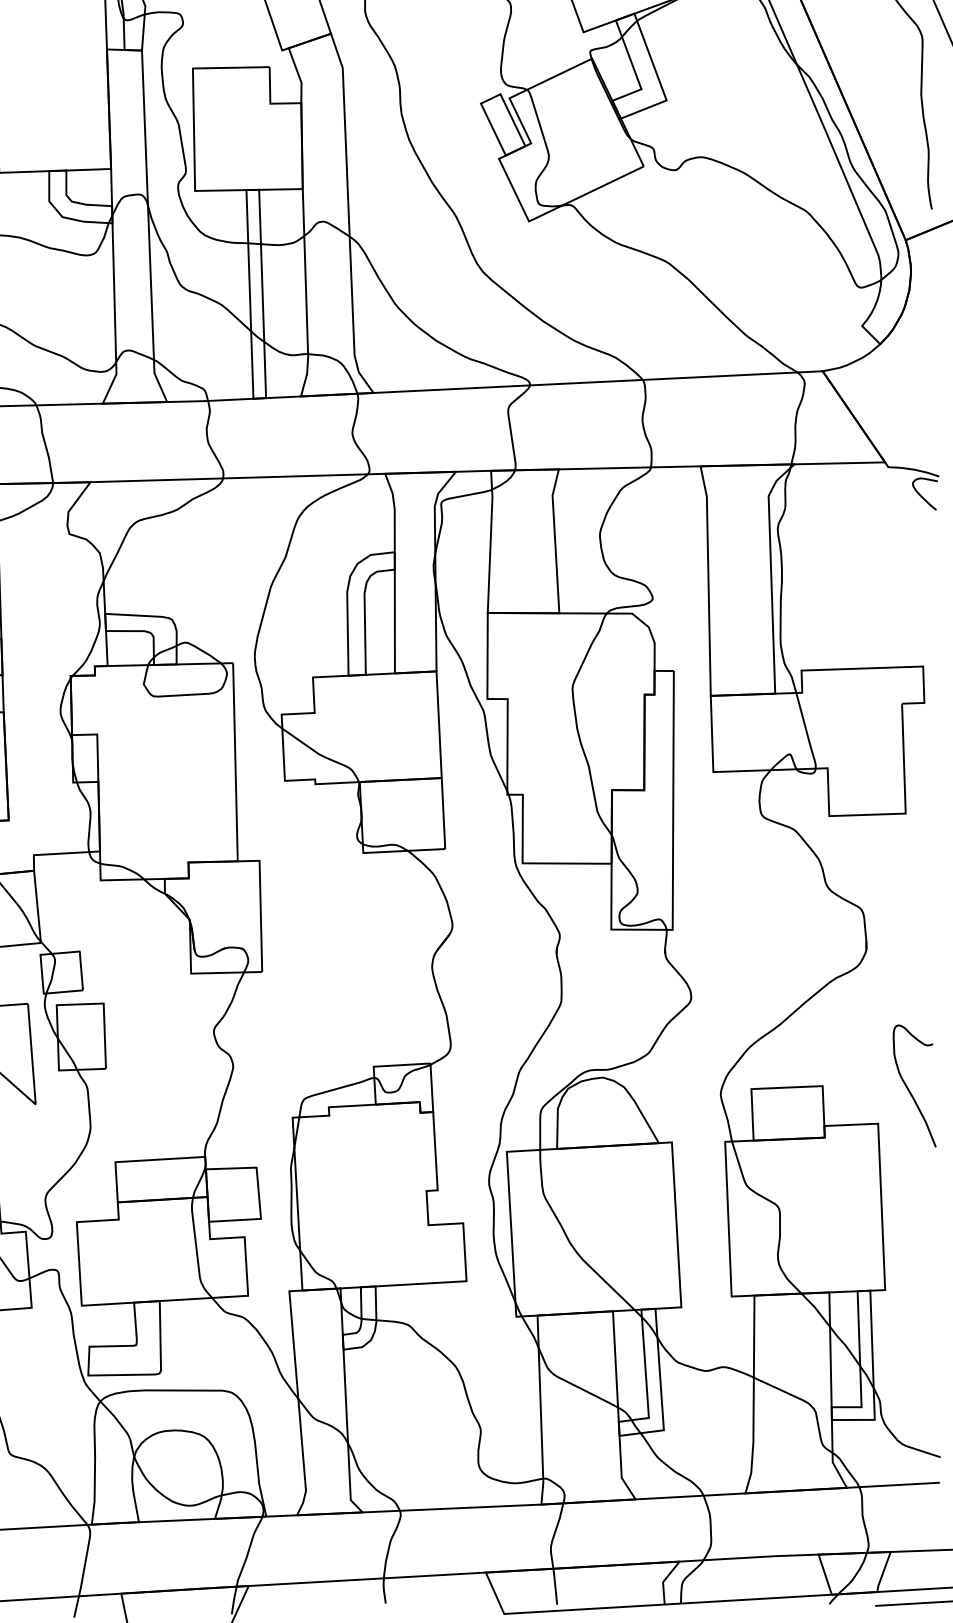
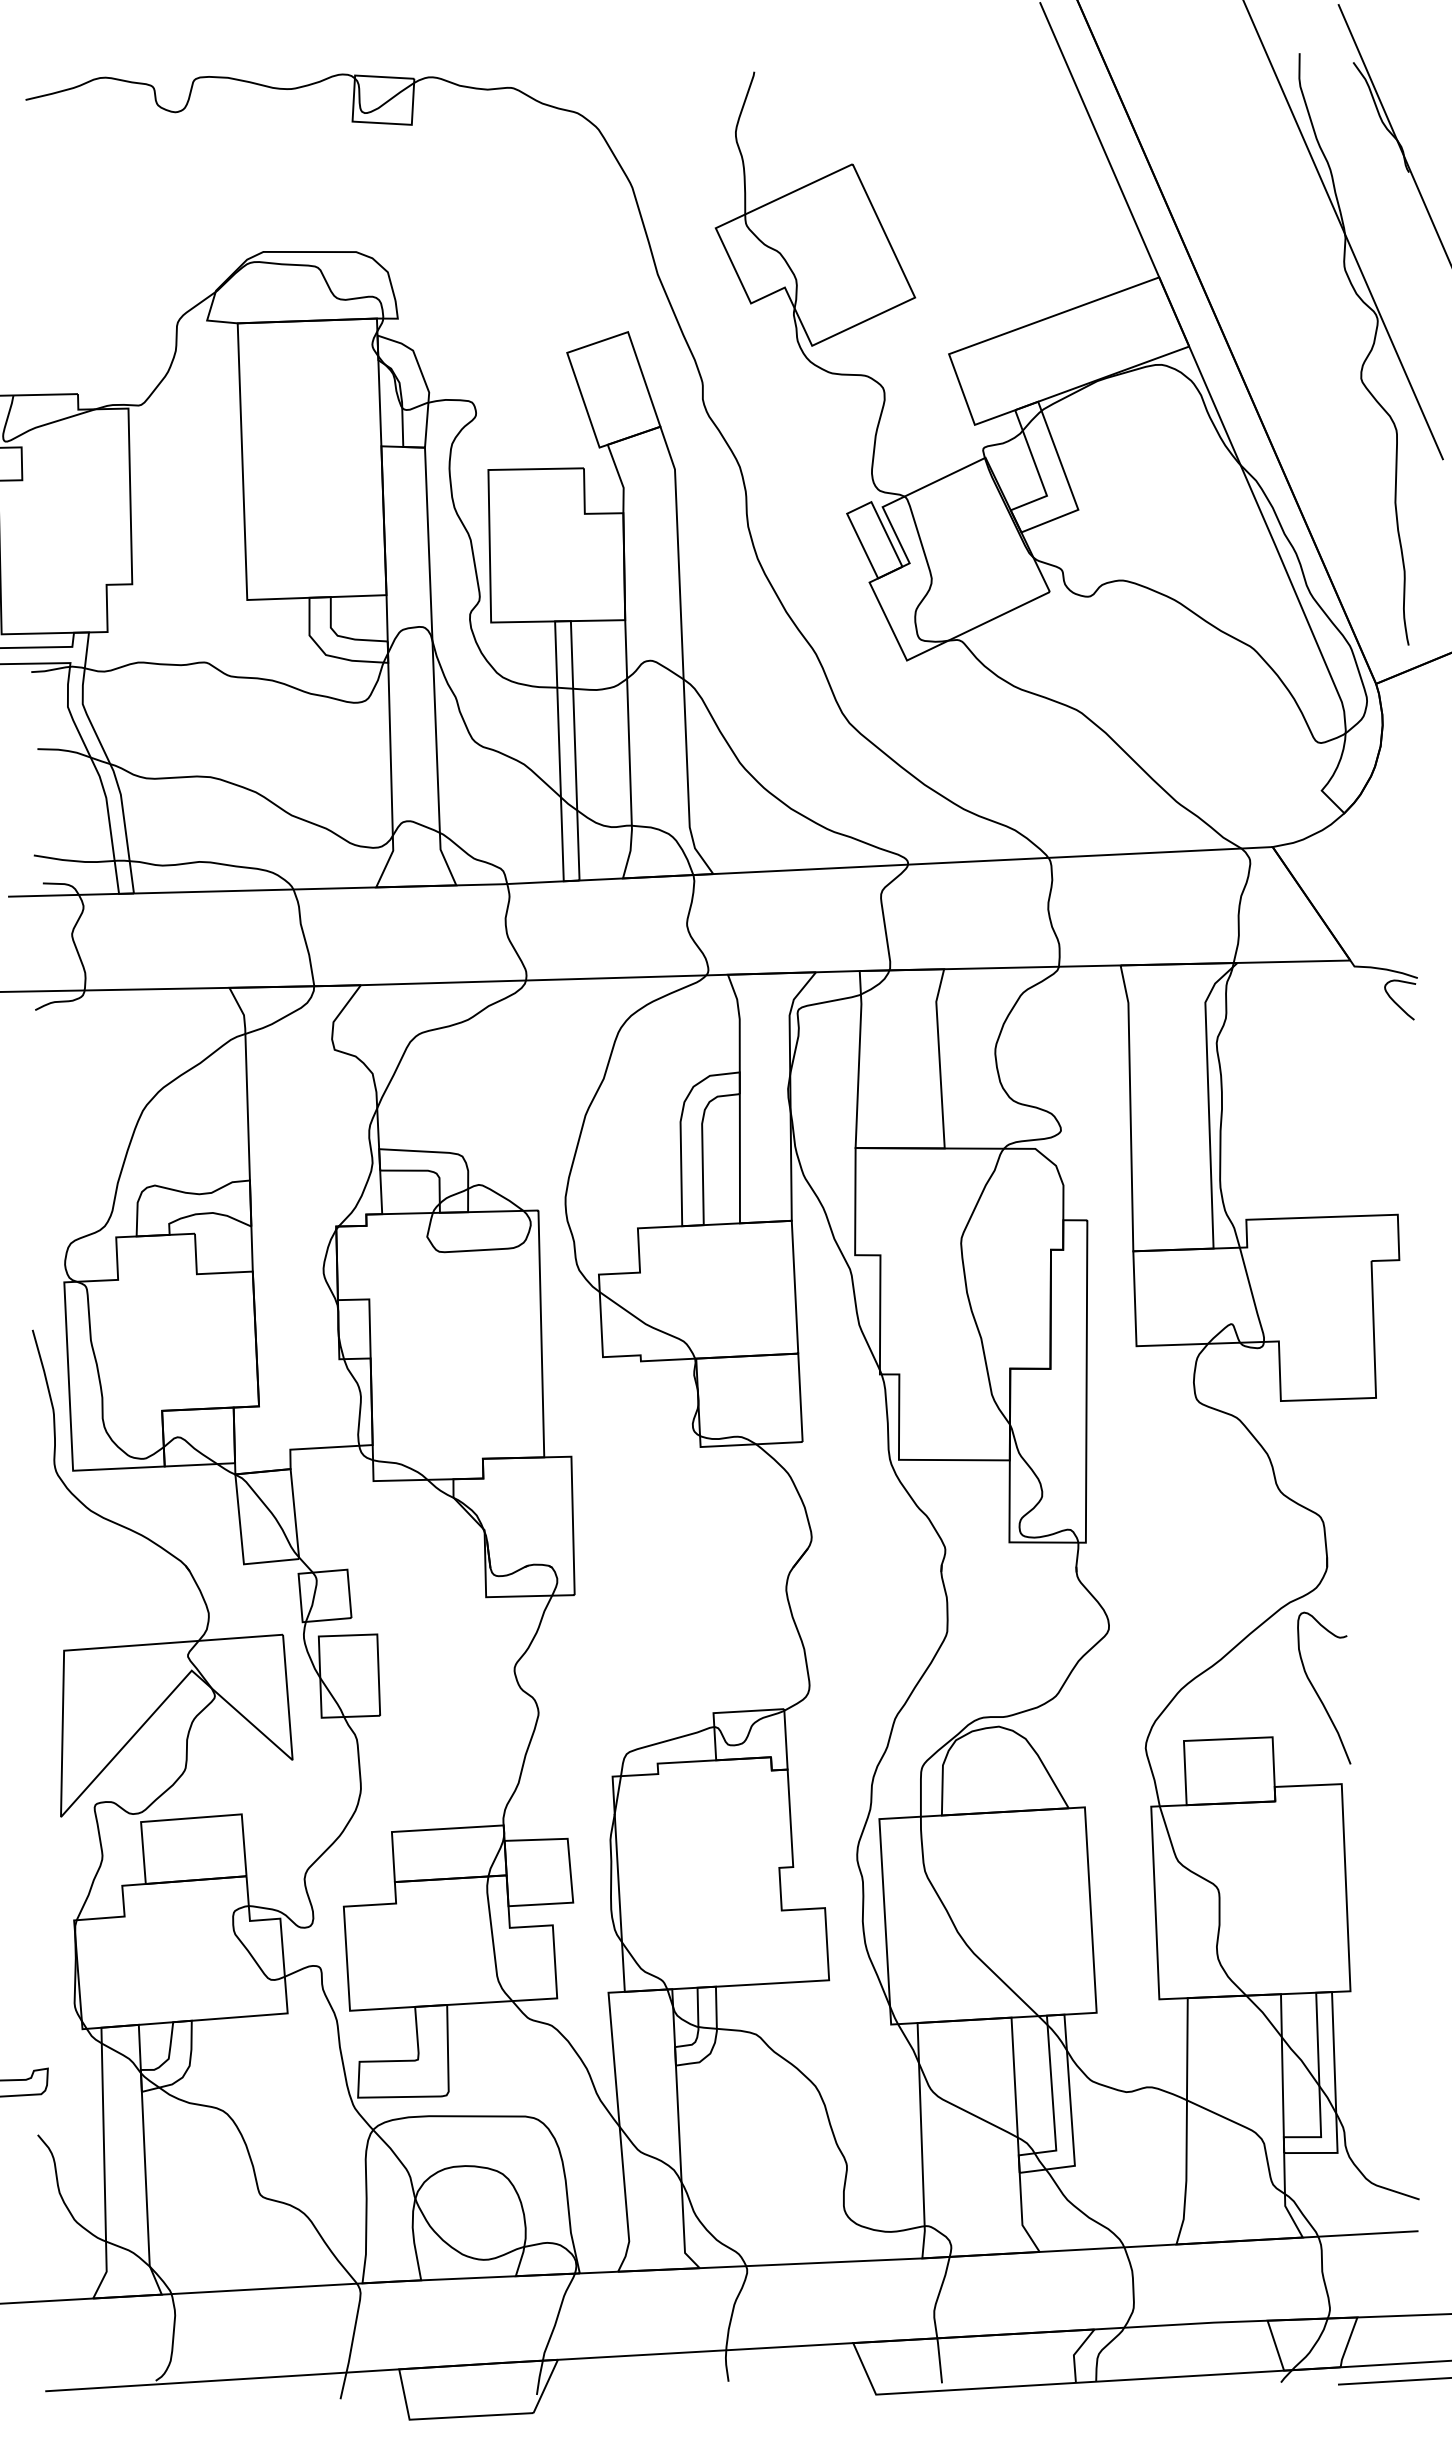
curve: (908, 1087) -> (1316, 1690), moved

